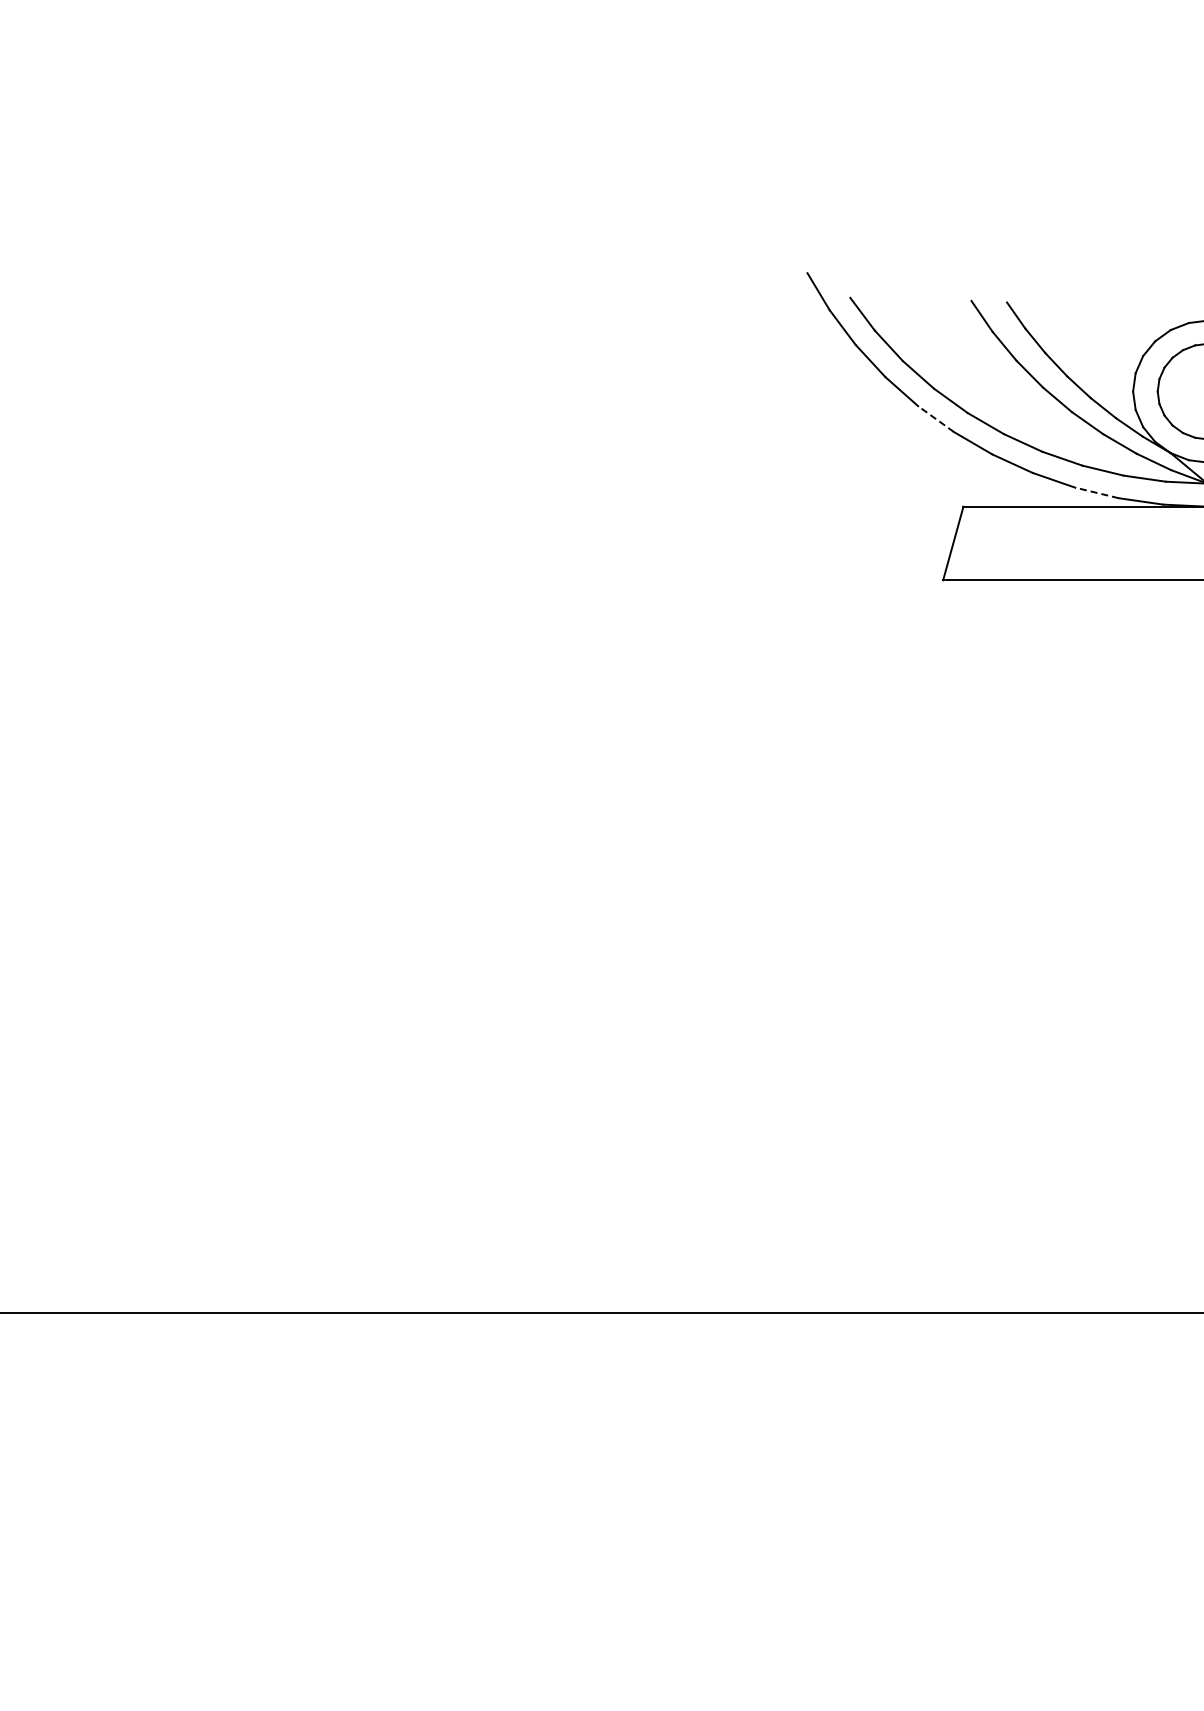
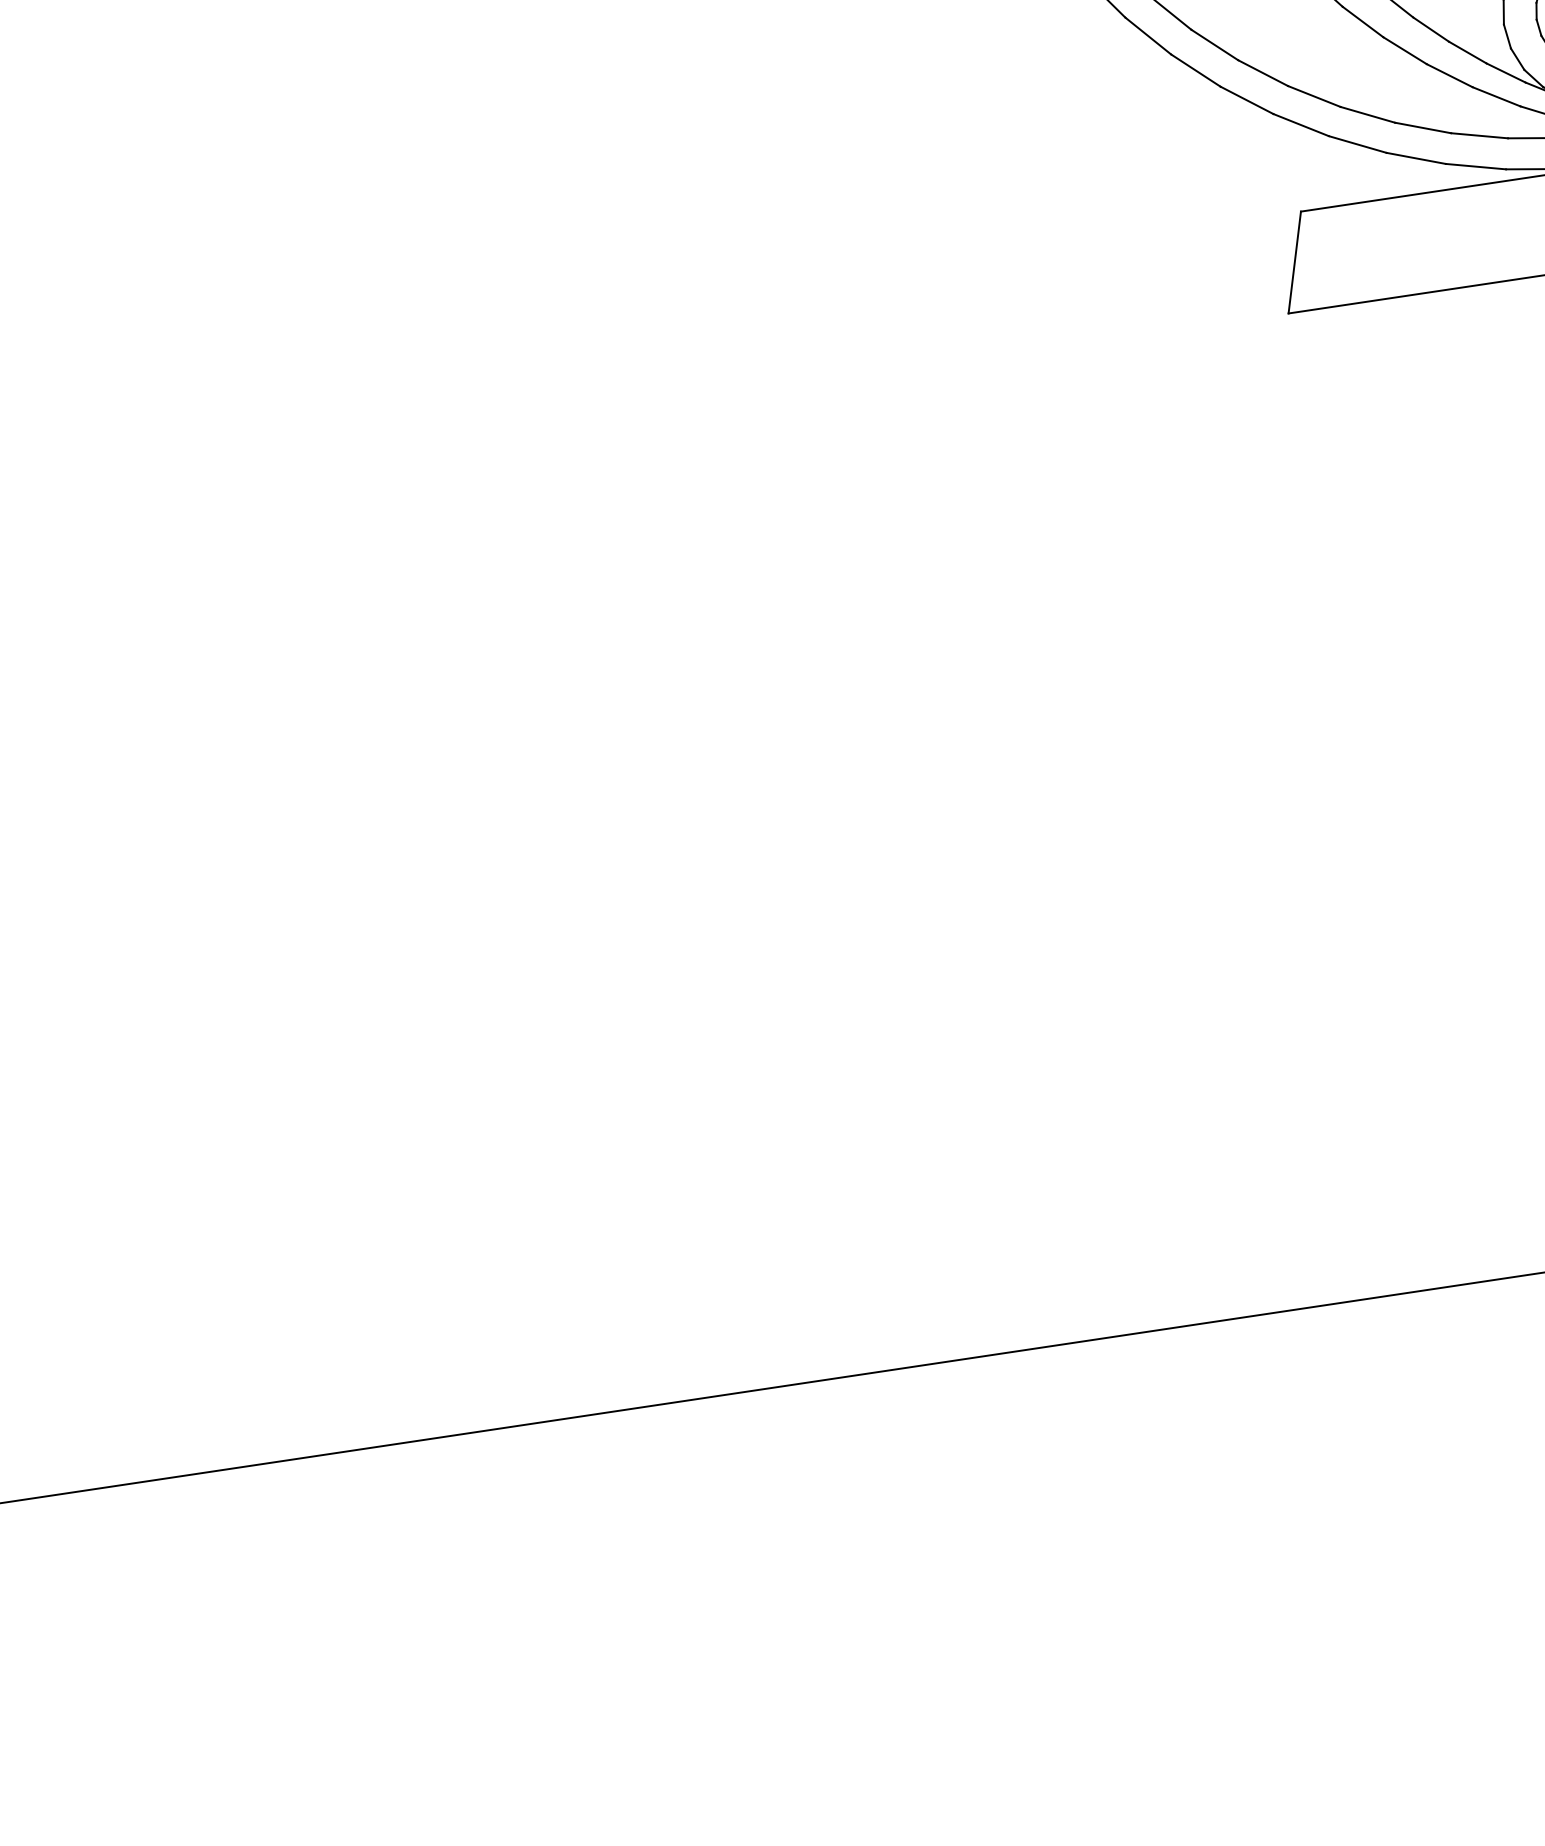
line: (935, 418) -> (1246, 99), dashed -> solid
line: (1096, 492) -> (1475, 166), dashed -> solid

